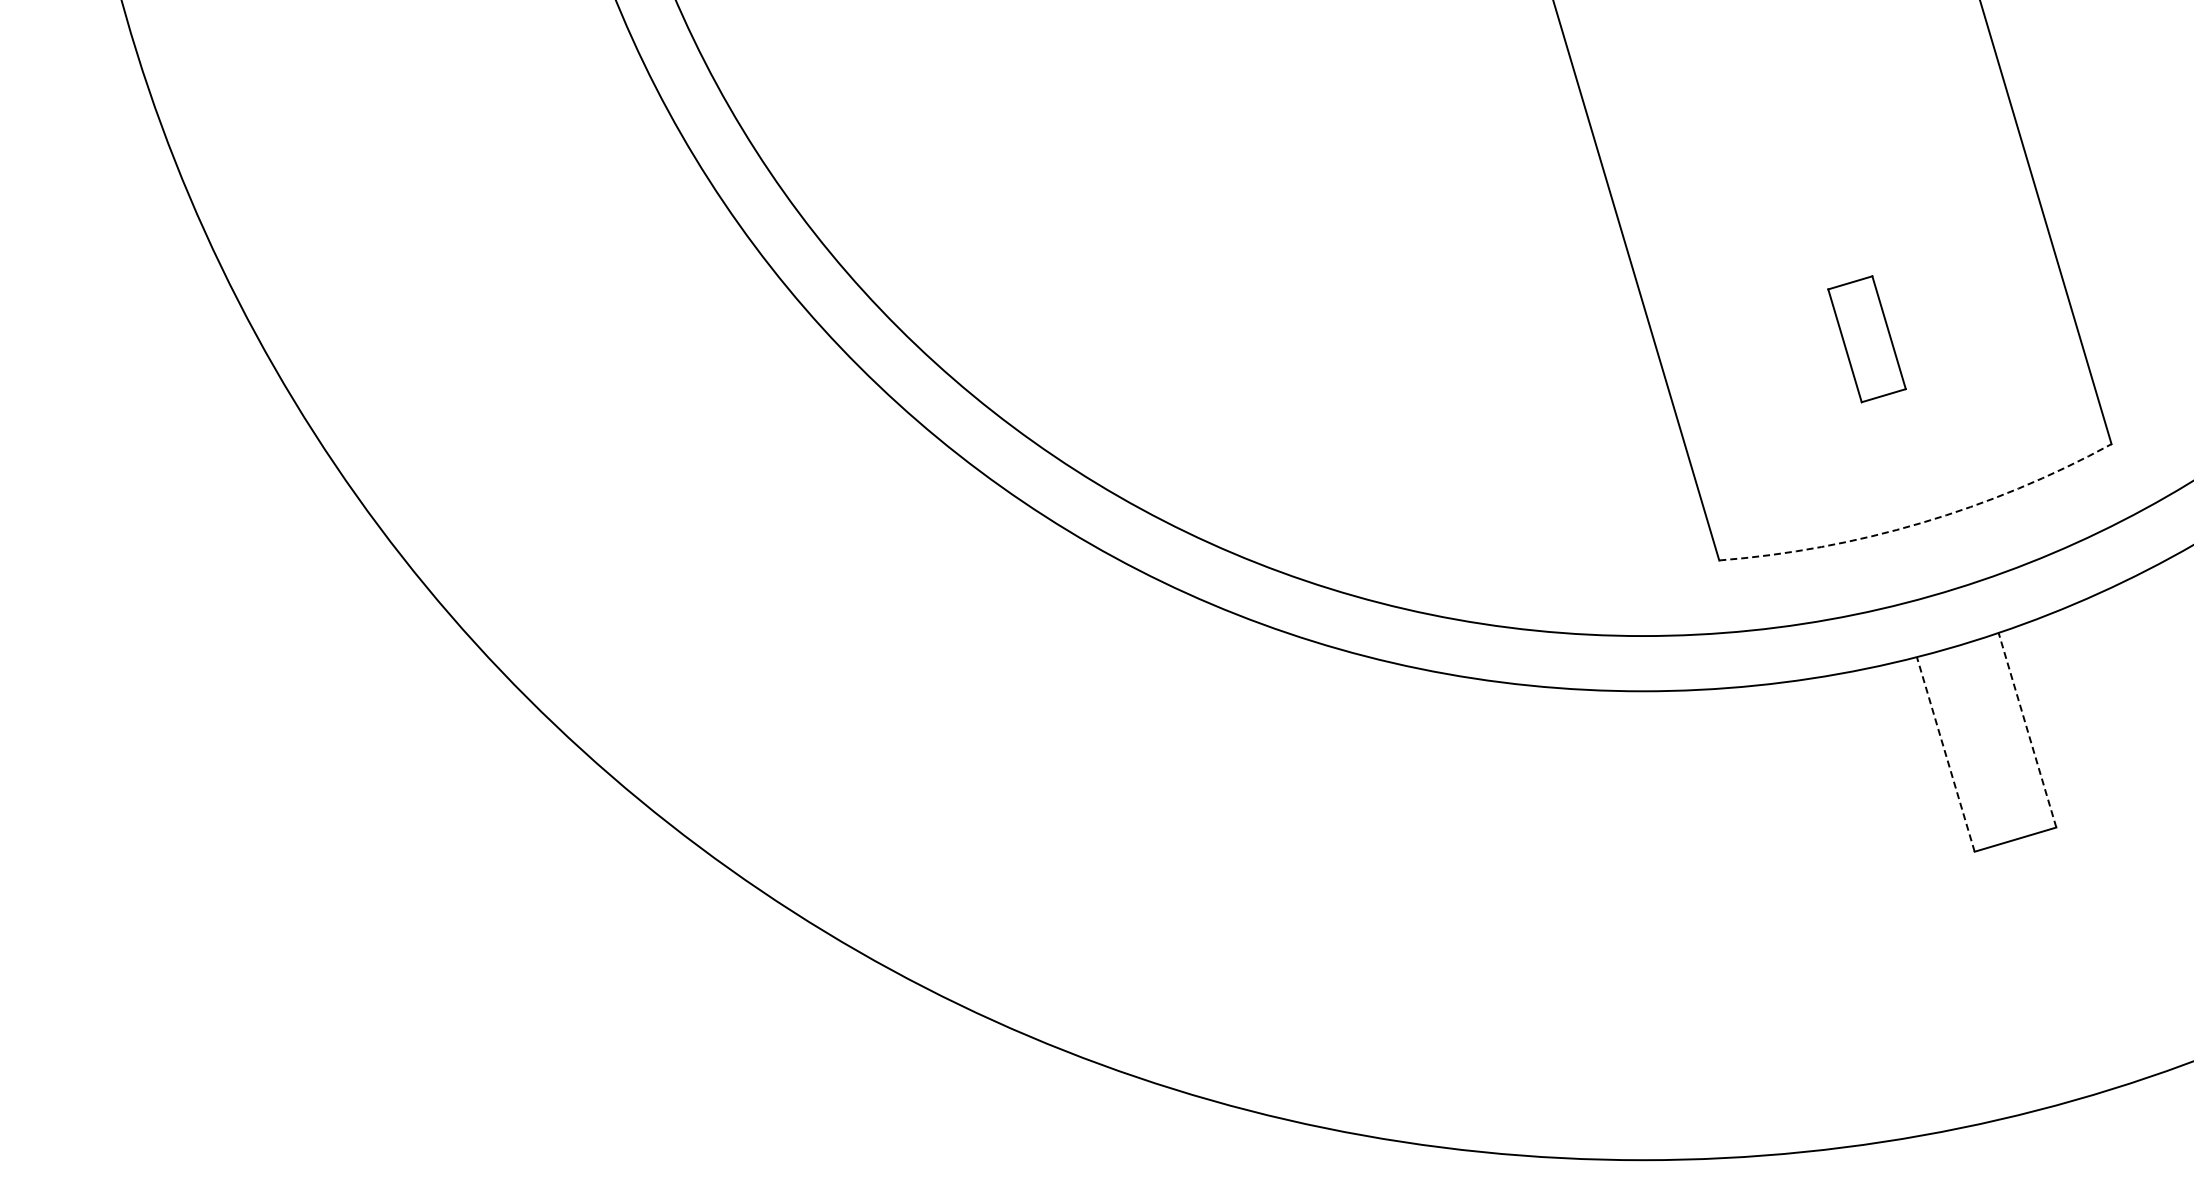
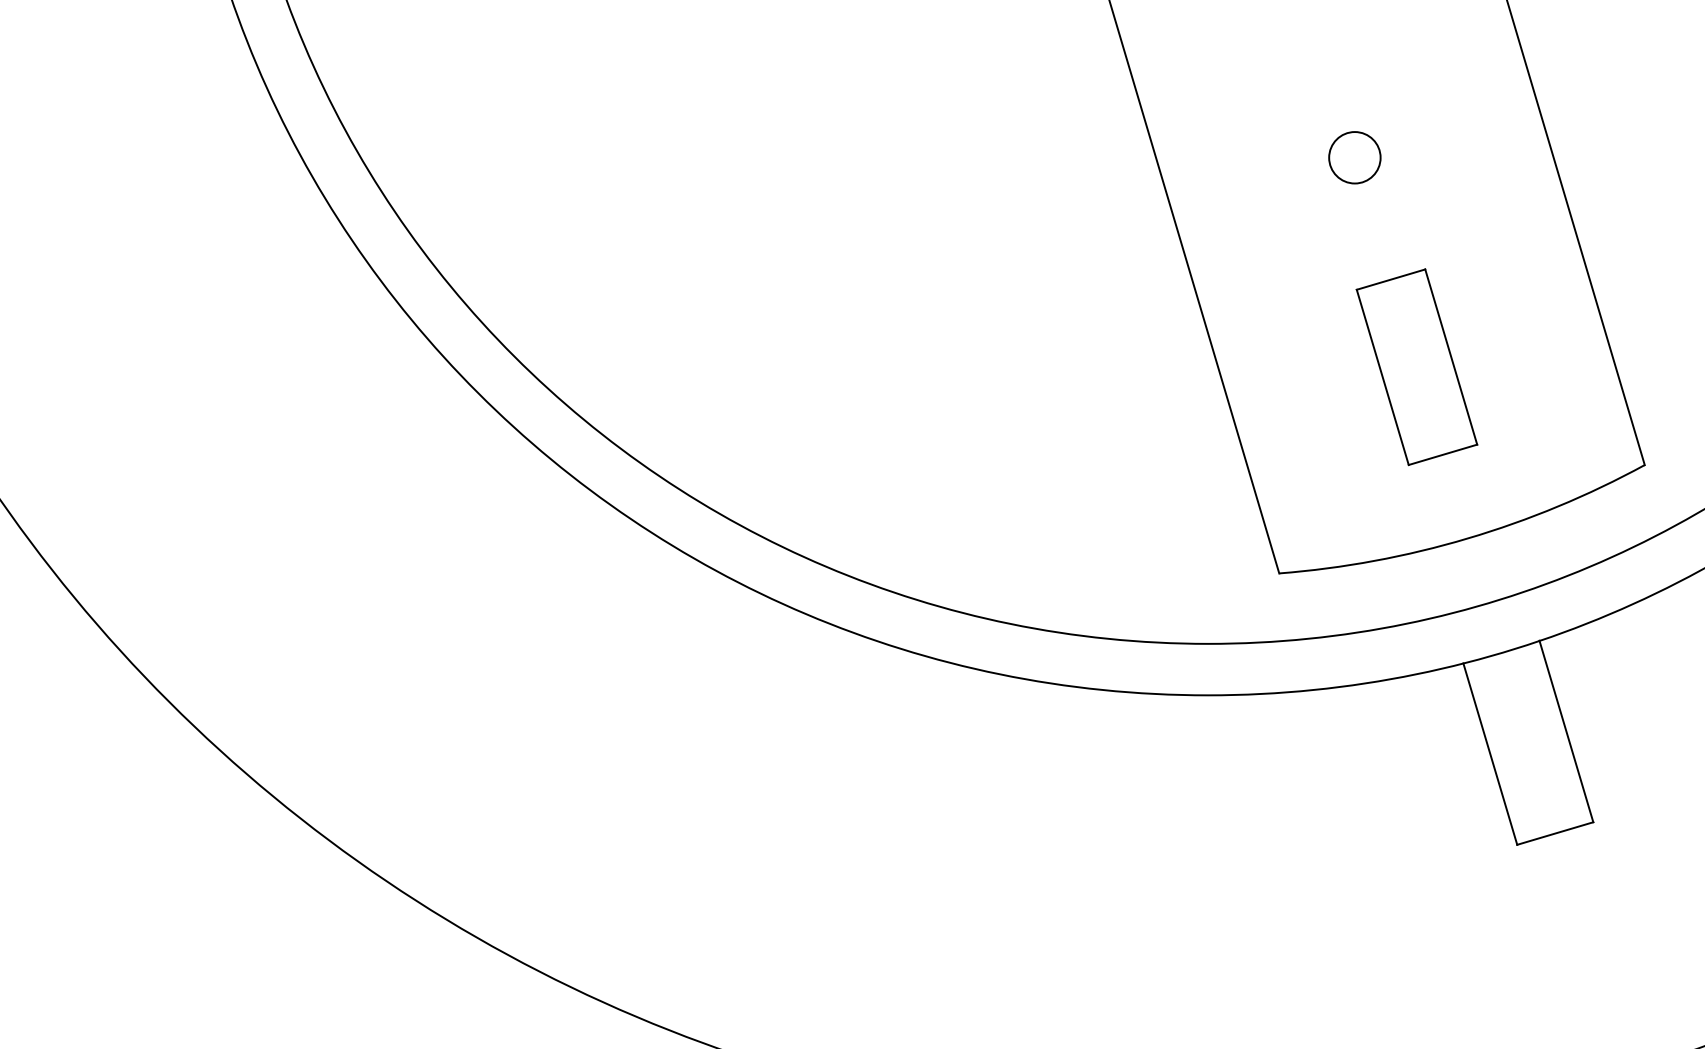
circle: (1799, 113) -> (1354, 157), added
part: (1866, 339) -> (1416, 367), size x1.67
arc: (1921, 522) -> (1467, 538), dashed -> solid
line: (2027, 730) -> (1566, 731), dashed -> solid
line: (1945, 754) -> (1490, 754), dashed -> solid

